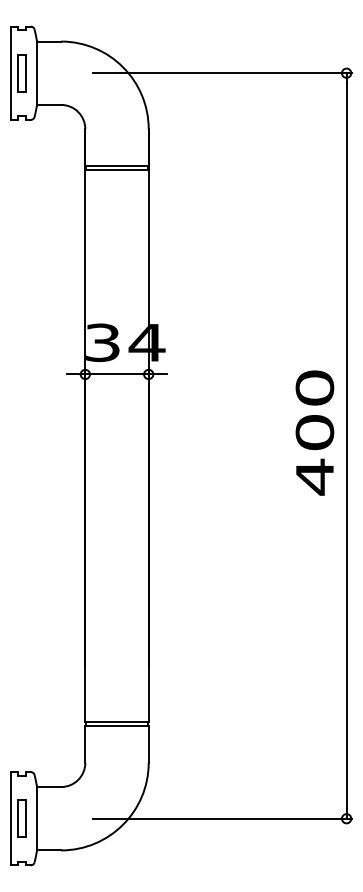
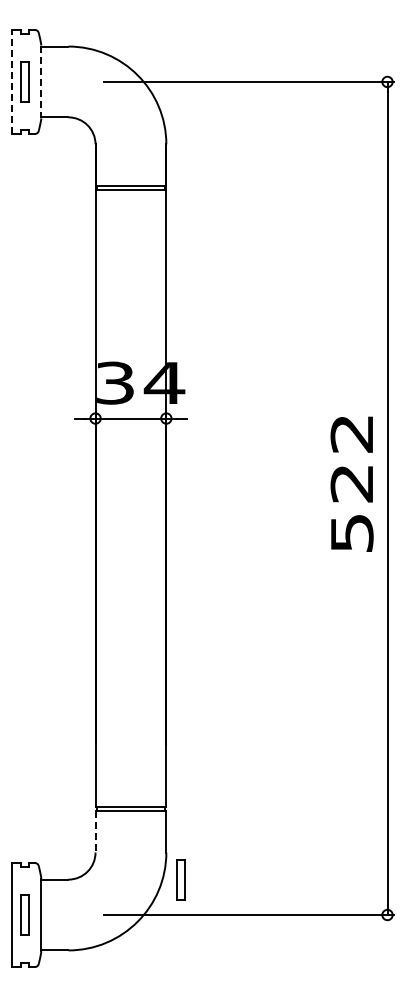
line: (11, 72) -> (12, 81), solid -> dashed
line: (36, 73) -> (41, 82), solid -> dashed
text: (314, 433) -> (351, 484), 400 -> 522
line: (85, 744) -> (95, 831), solid -> dashed
part: (161, 786) -> (180, 879), added

